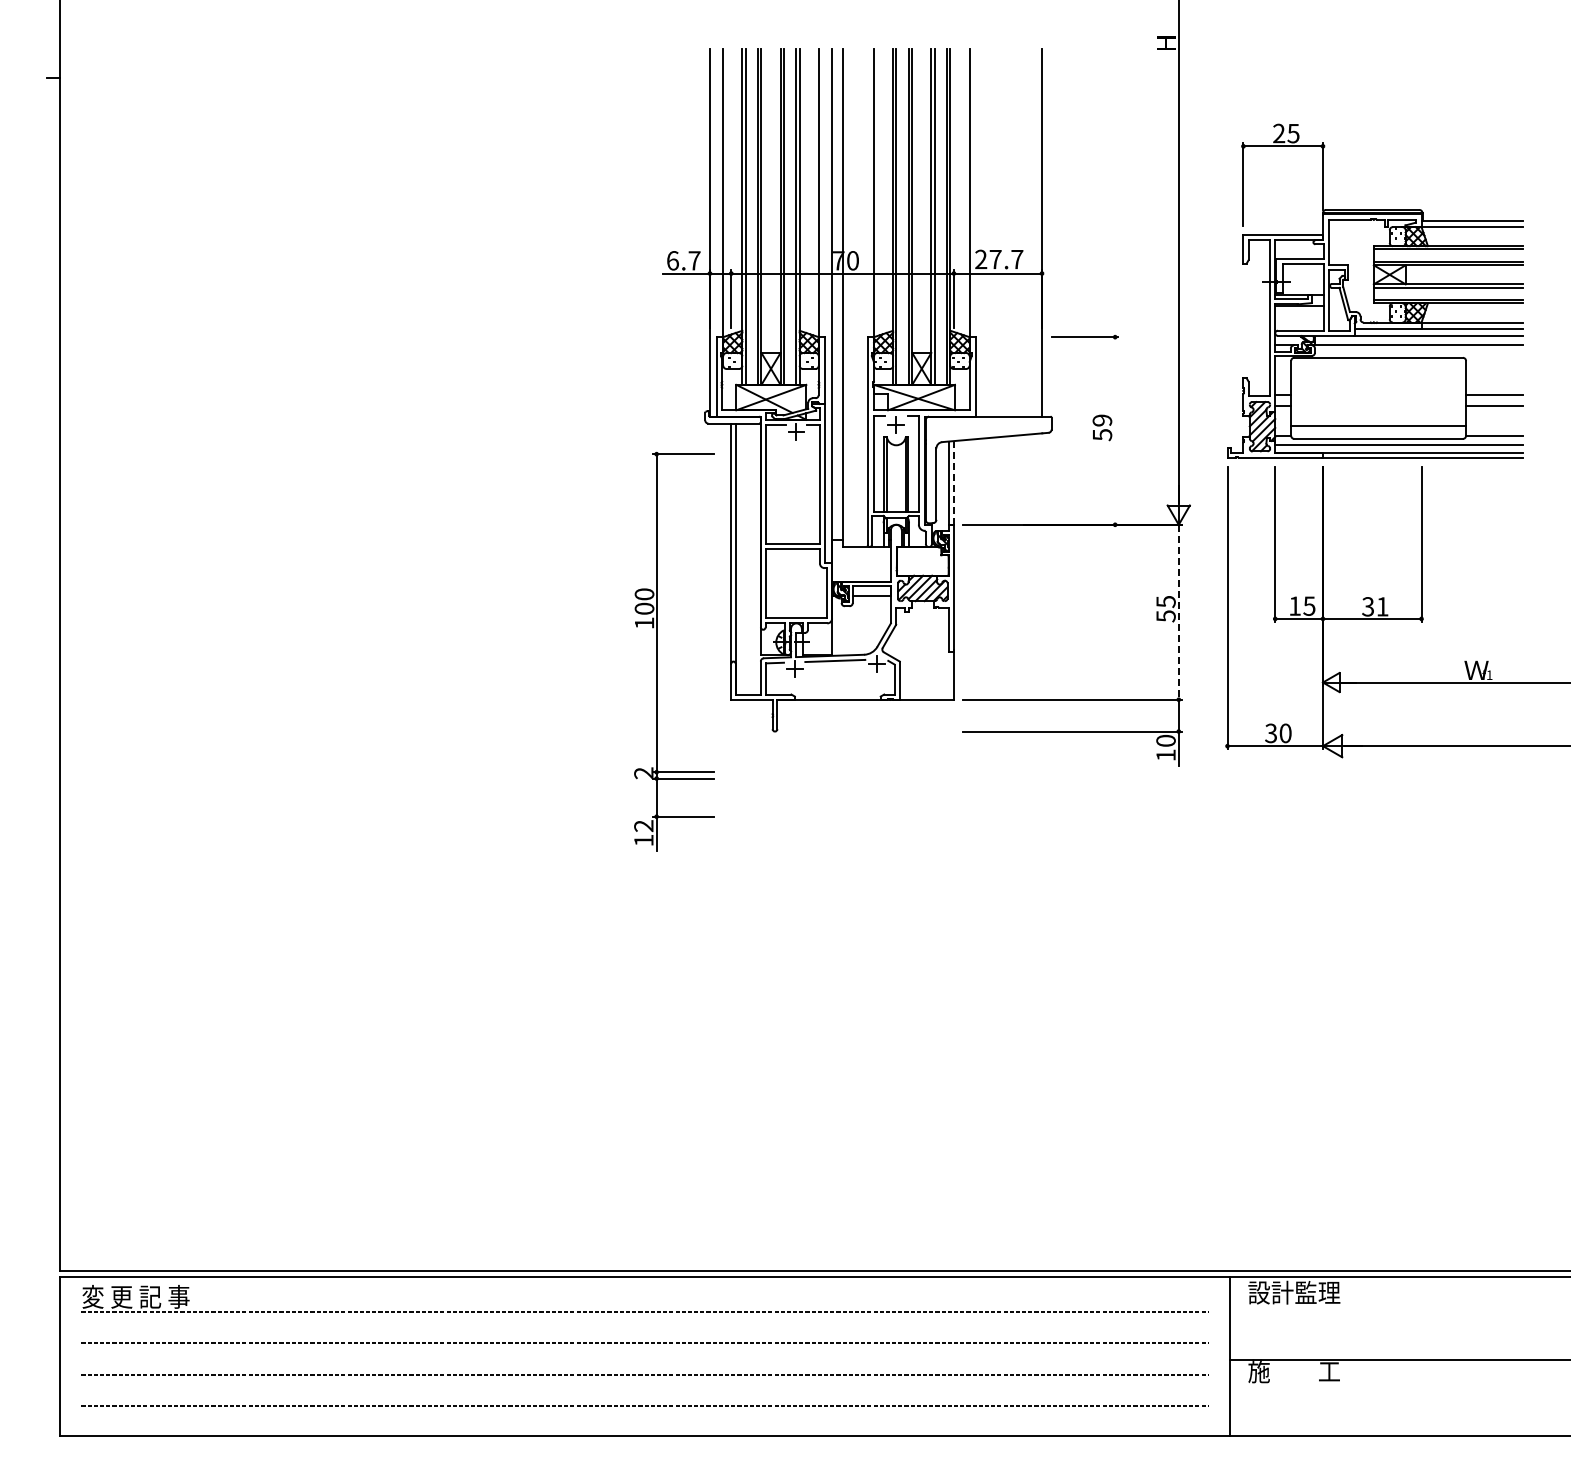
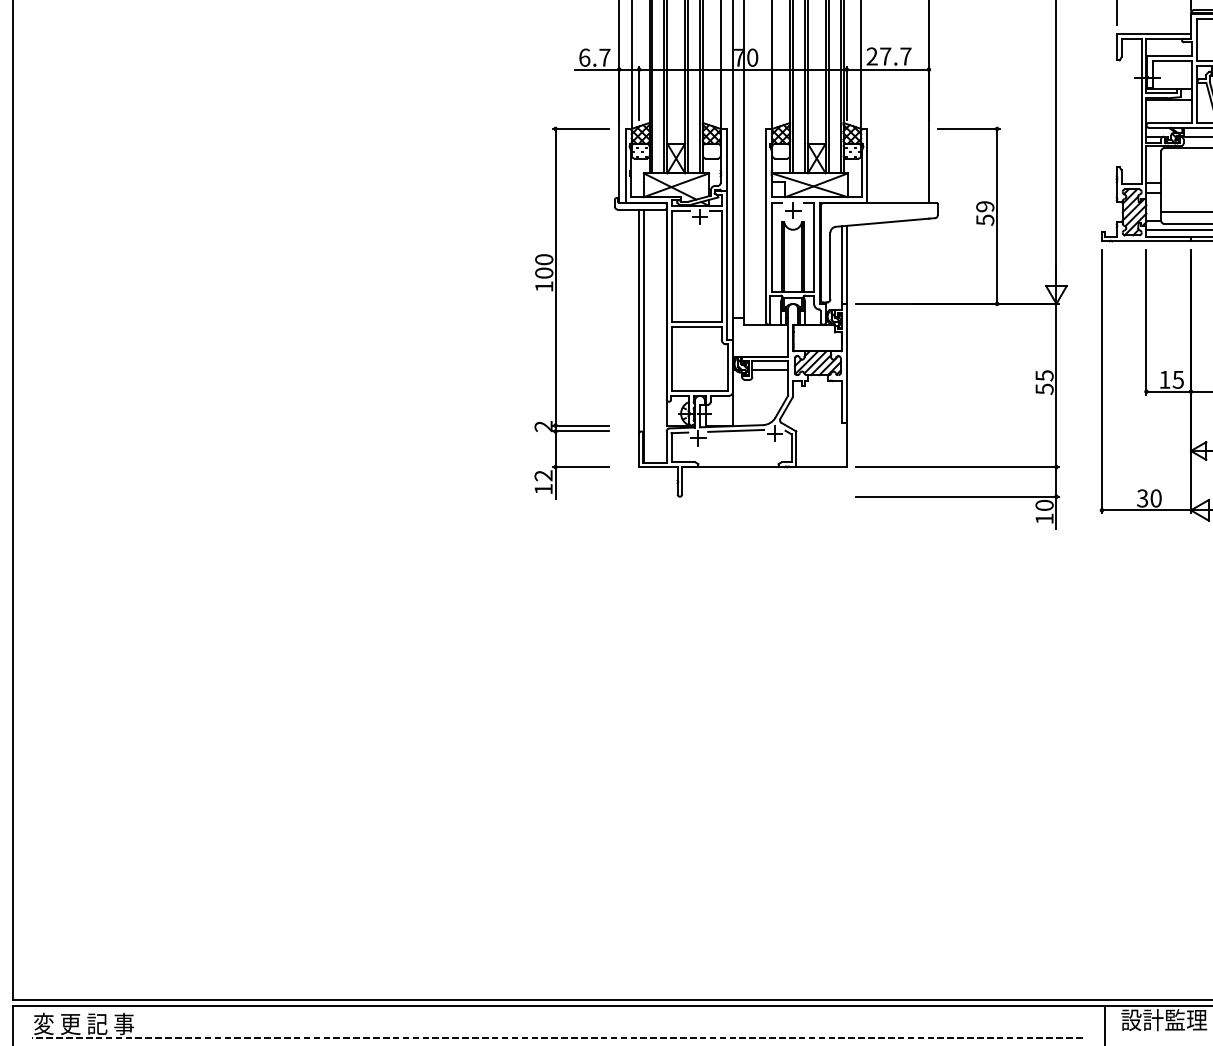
line: (1115, 430) -> (997, 215), added
line: (953, 482) -> (846, 264), dashed -> solid
line: (1178, 612) -> (1056, 385), dashed -> solid
part: (657, 651) -> (556, 312), moved

